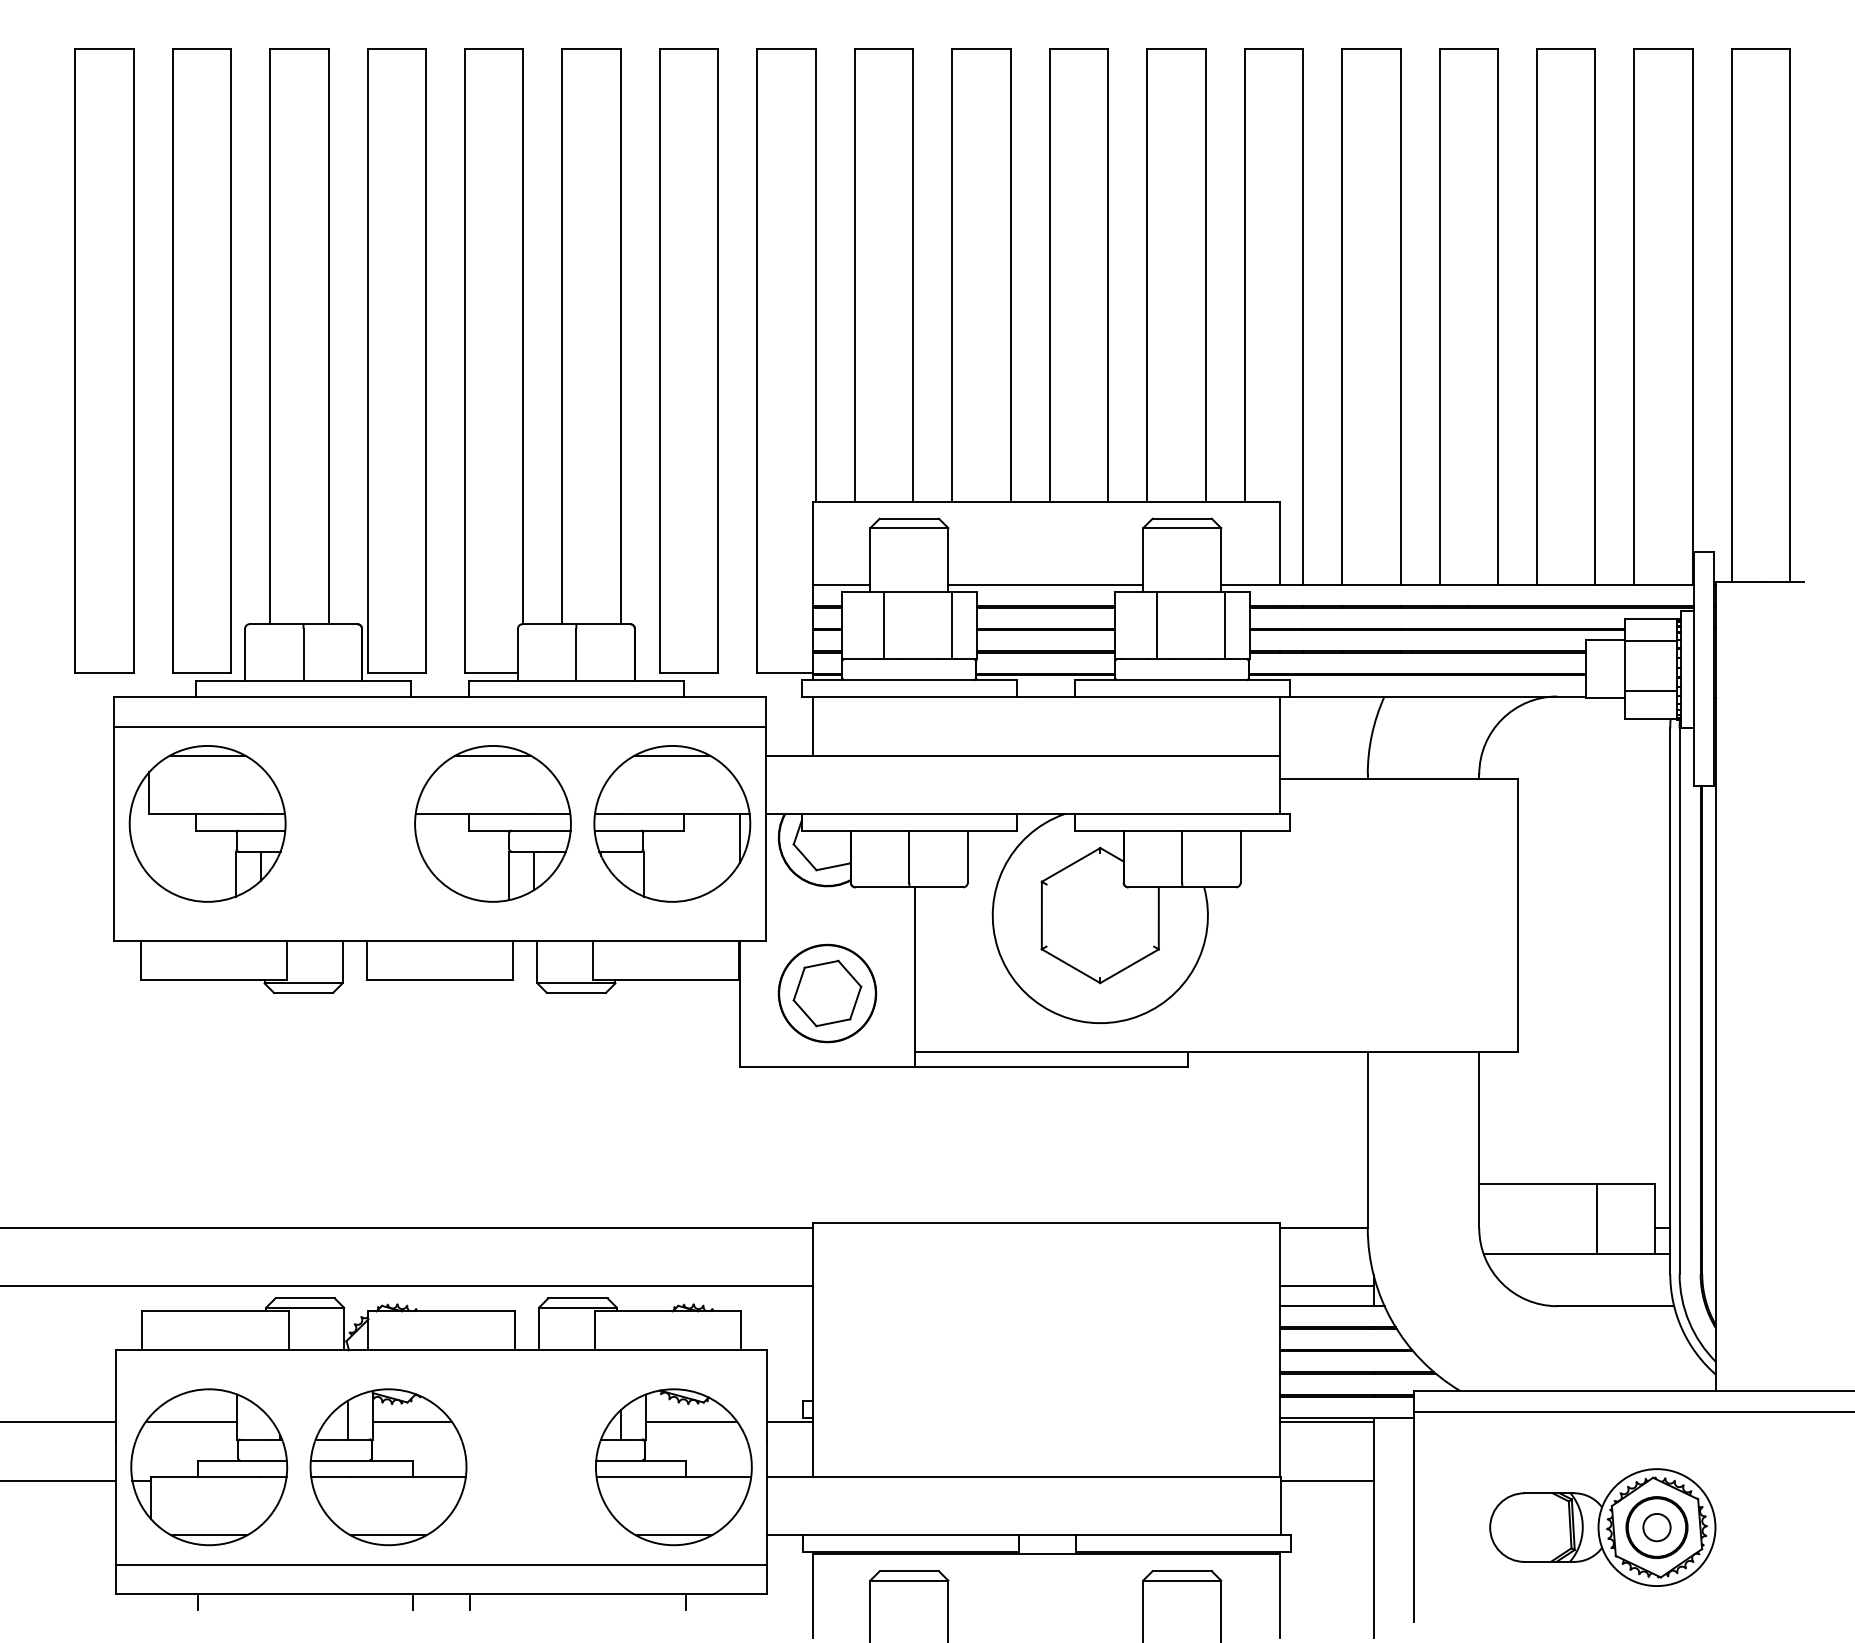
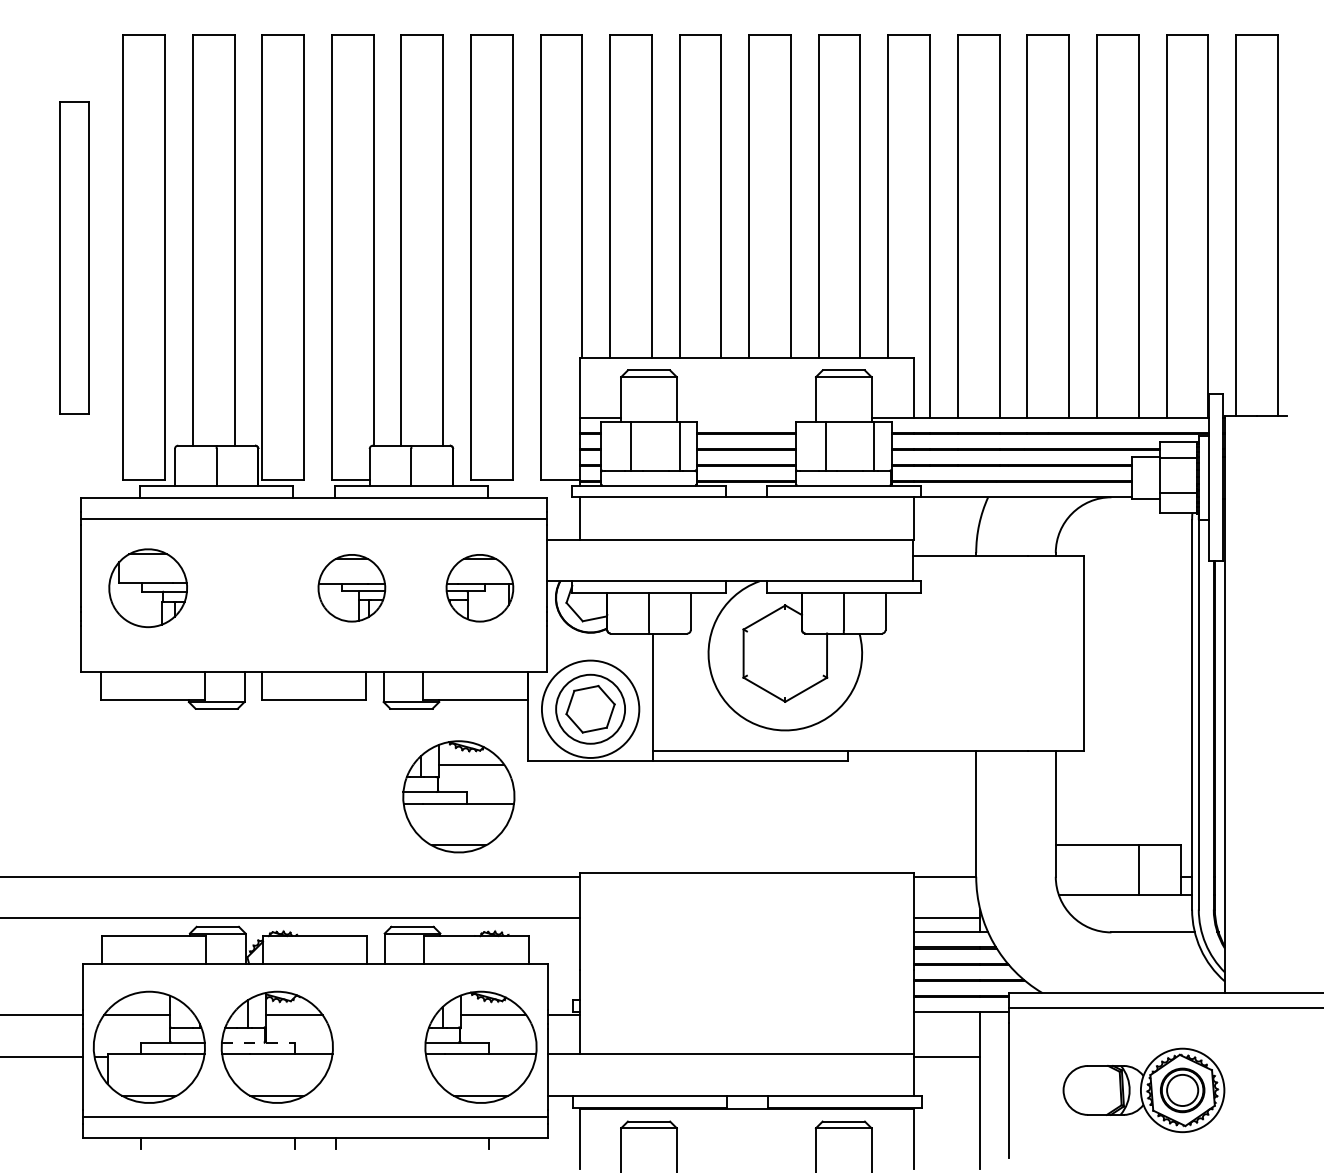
part: (104, 360) -> (74, 257), size x0.7
line: (1045, 585) -> (746, 418), removed
part: (207, 823) -> (148, 587), size x0.7
part: (492, 823) -> (351, 587), size x0.6
part: (672, 823) -> (480, 587), size x0.6
circle: (827, 993) -> (590, 709), size x1.4
part: (642, 1116) -> (458, 797), added
line: (1326, 1422) -> (946, 1015), removed
line: (361, 1460) -> (258, 1042), solid -> dashed
circle: (1656, 1527) -> (1182, 1090), size x1.6

